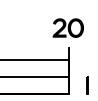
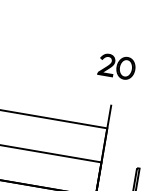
part: (67, 27) -> (115, 65), size x0.6

